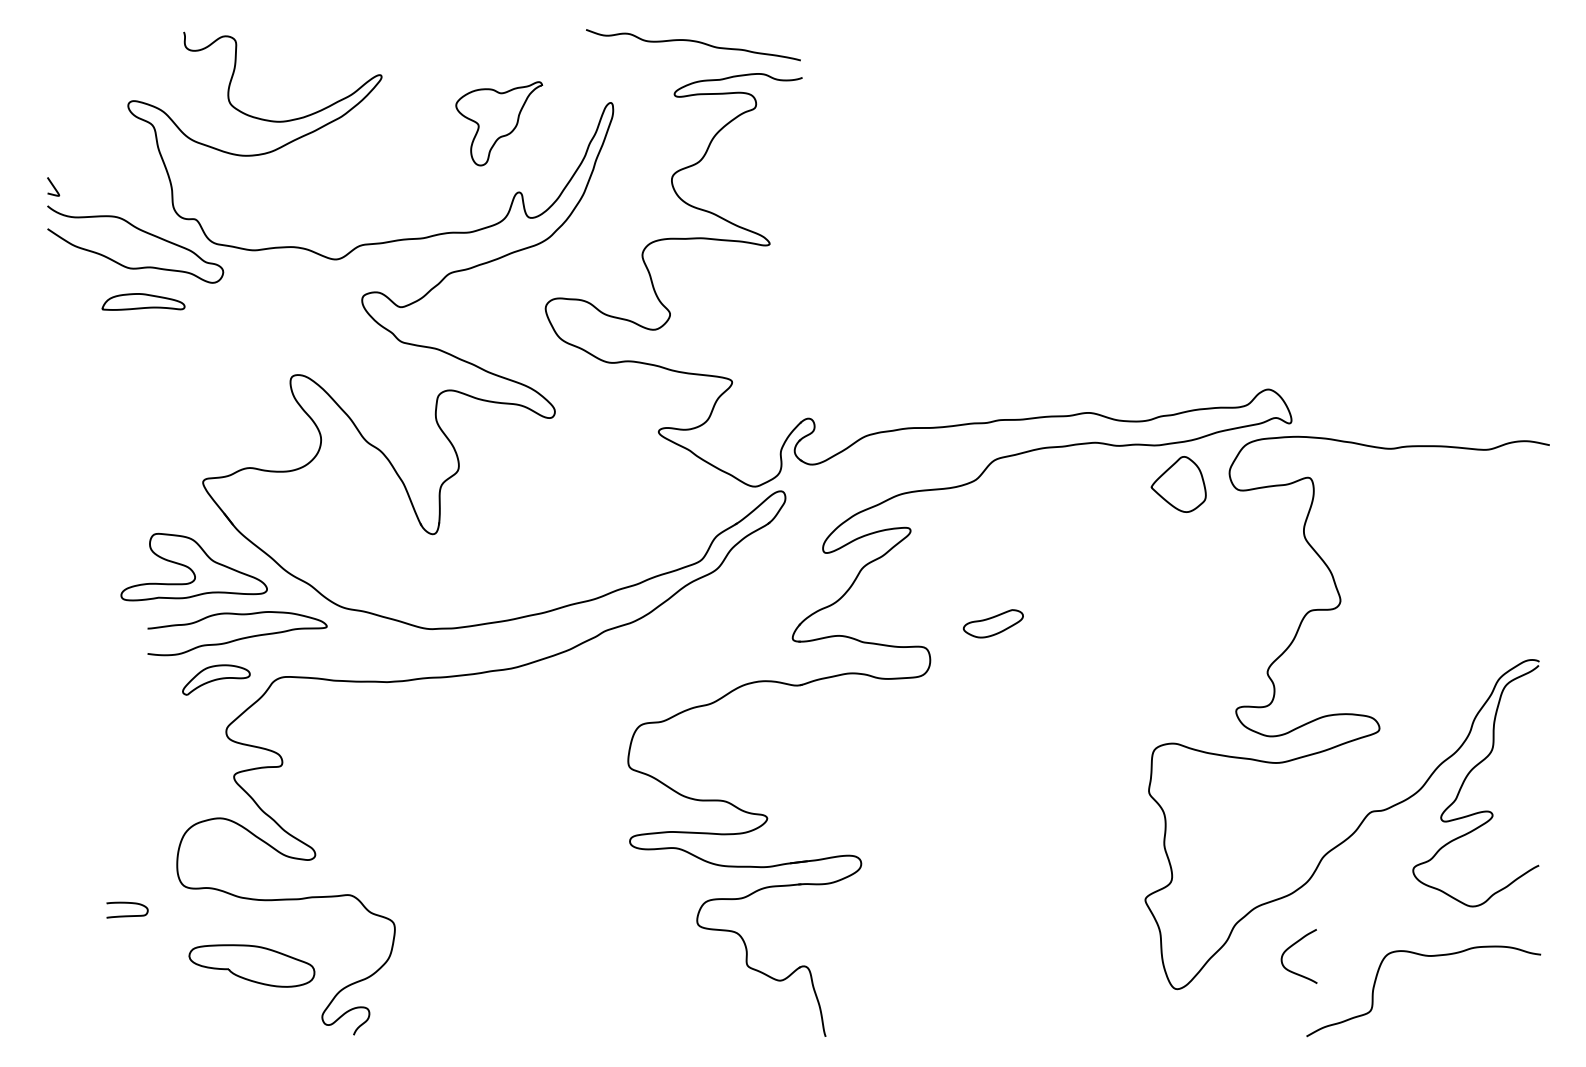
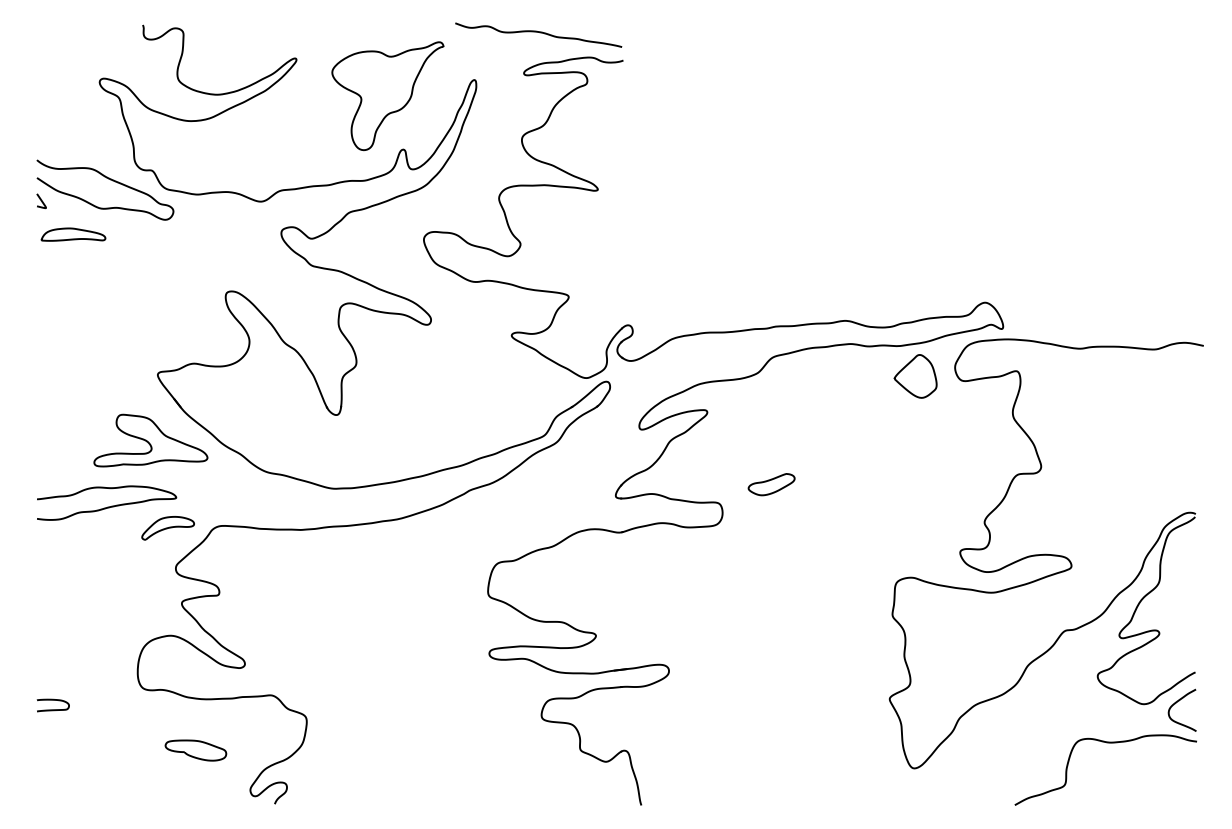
part: (498, 123) -> (387, 96), size x1.67
curve: (53, 186) -> (41, 200), moved
part: (143, 301) -> (73, 234), moved
curve: (237, 638) -> (106, 506), moved
curve: (127, 903) -> (53, 700), moved
curve: (1291, 947) -> (1176, 703), moved
part: (252, 966) -> (196, 750), size x0.62

